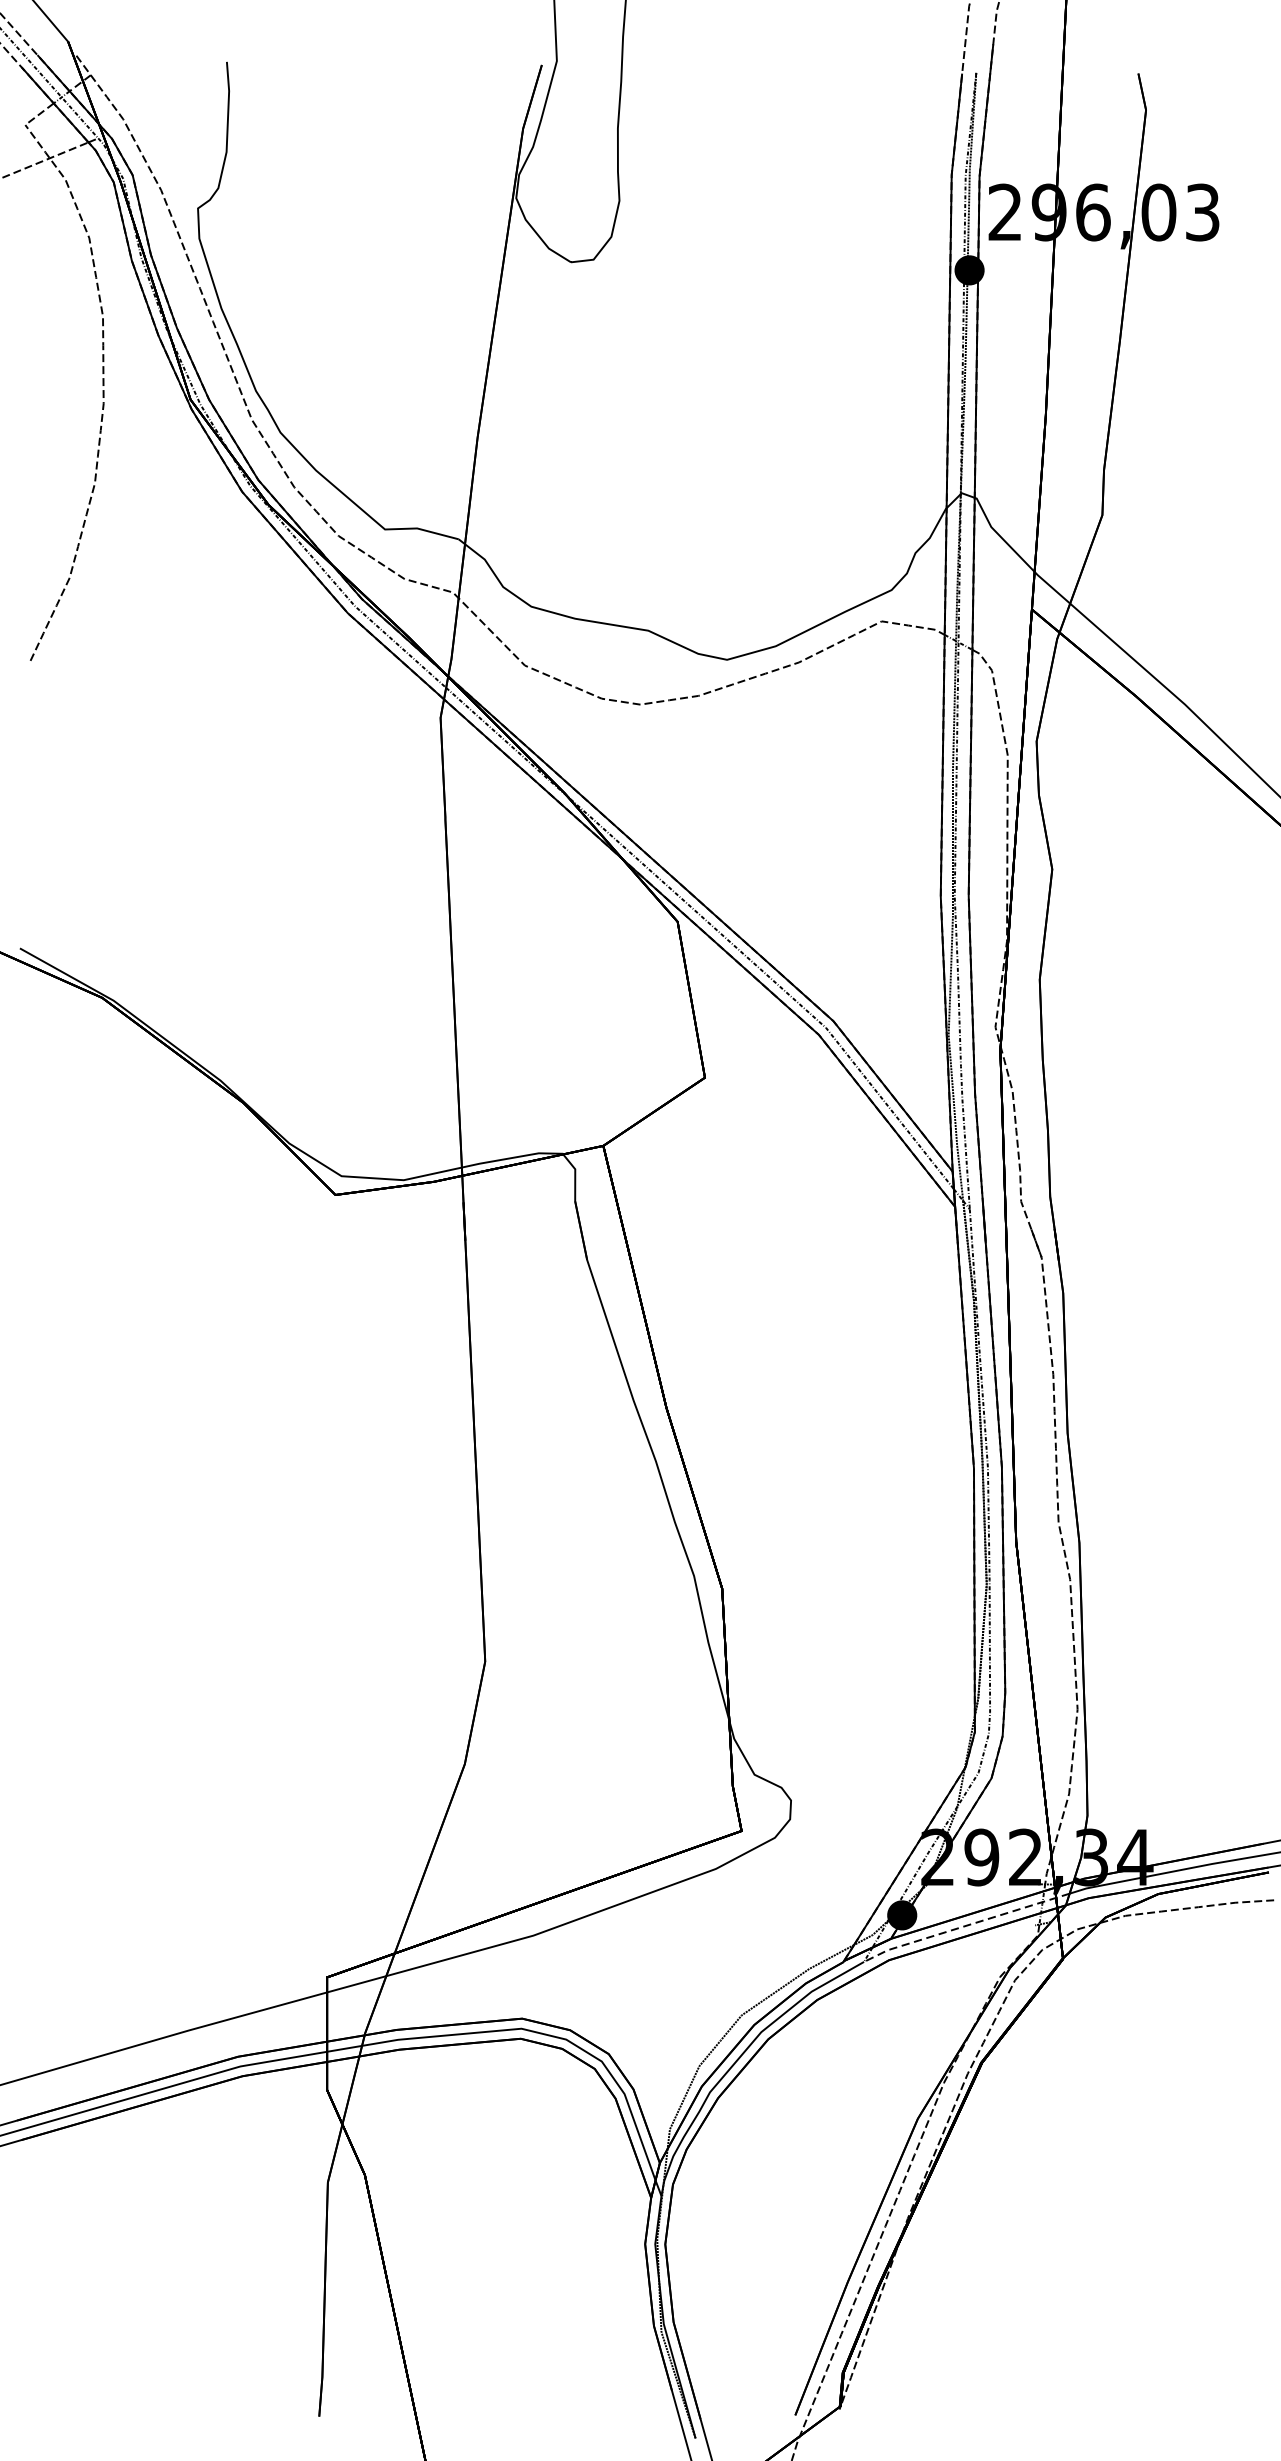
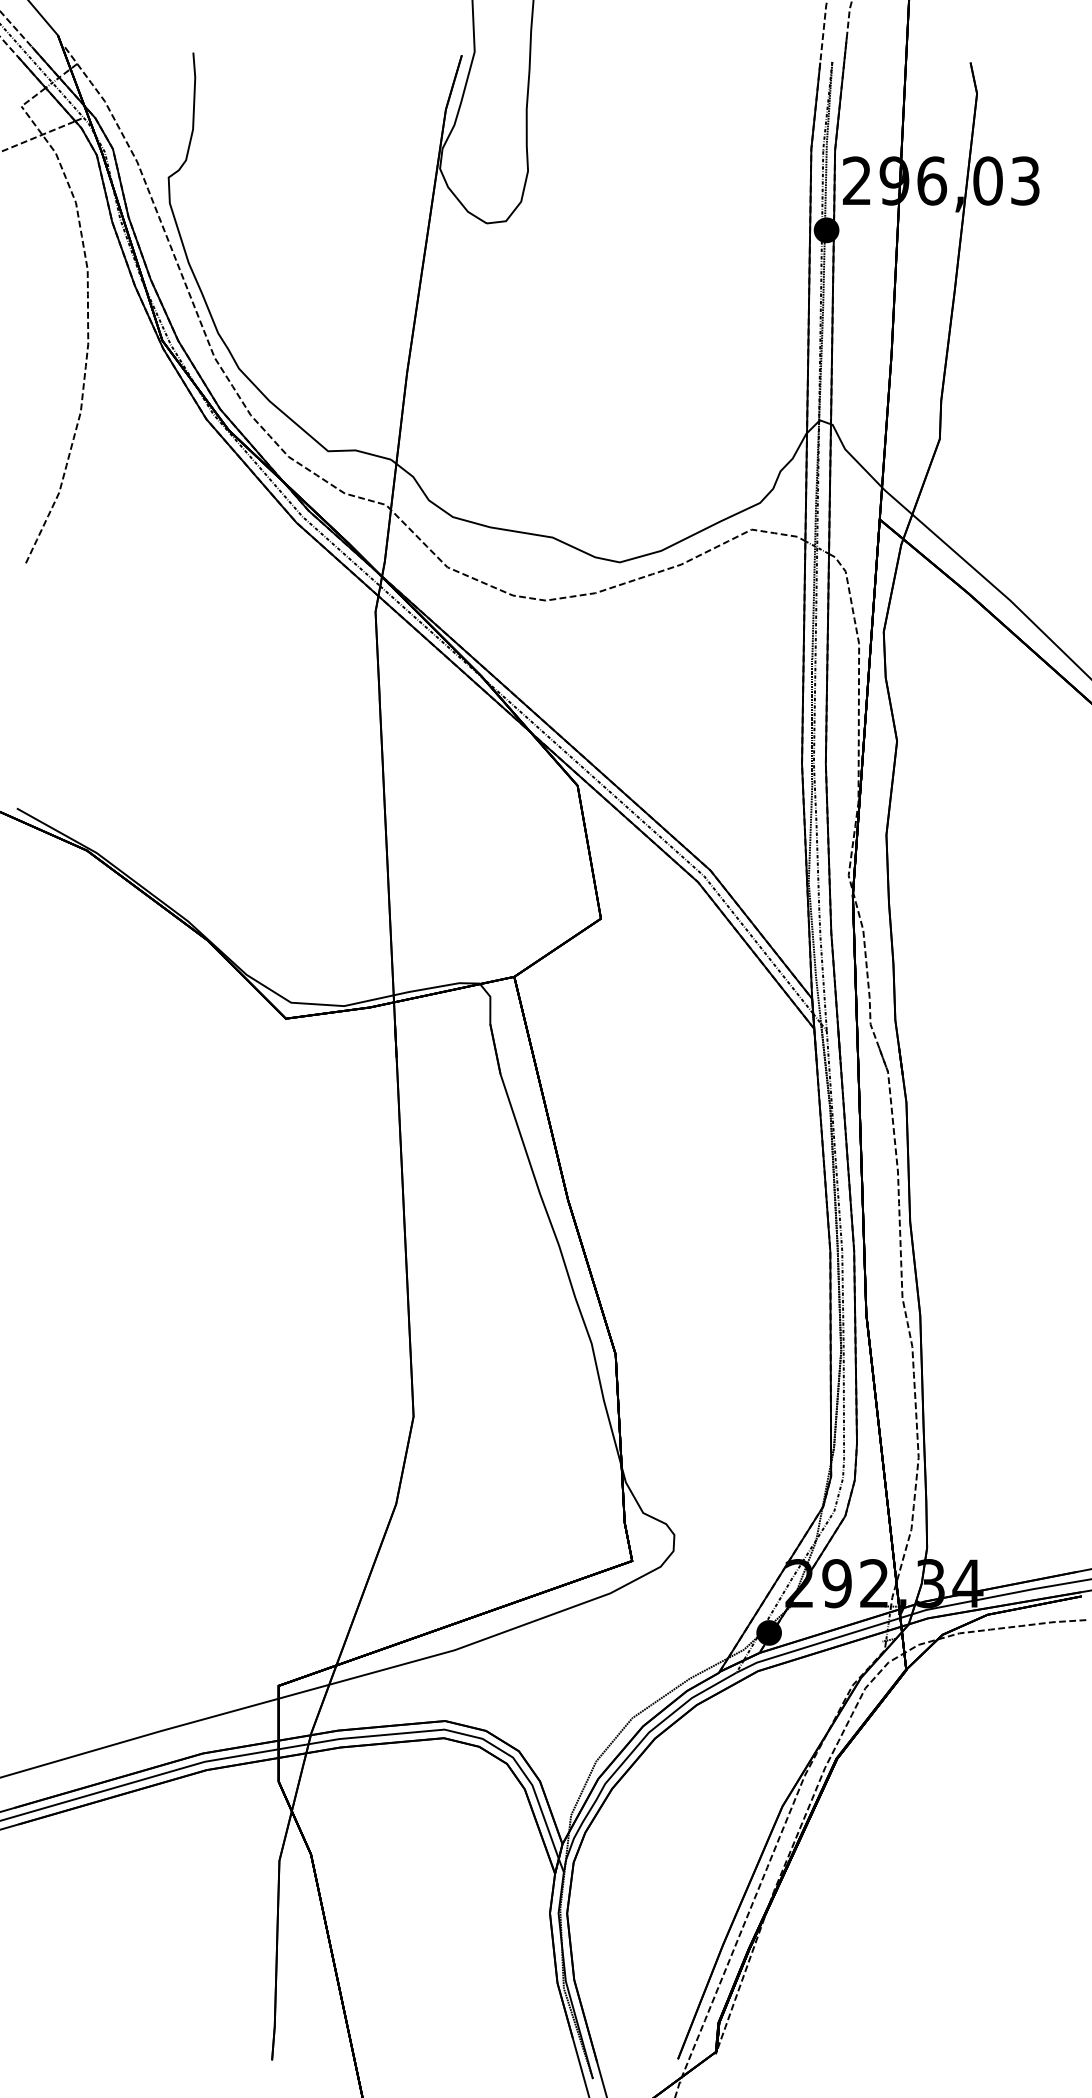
line: (964, 1926) -> (822, 1642), dashed -> solid

